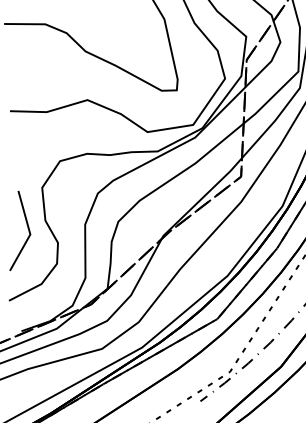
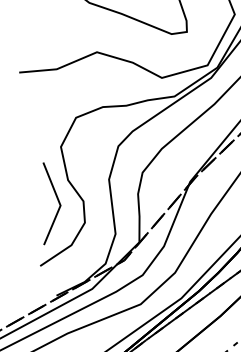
line: (27, 228) -> (56, 199), moved

